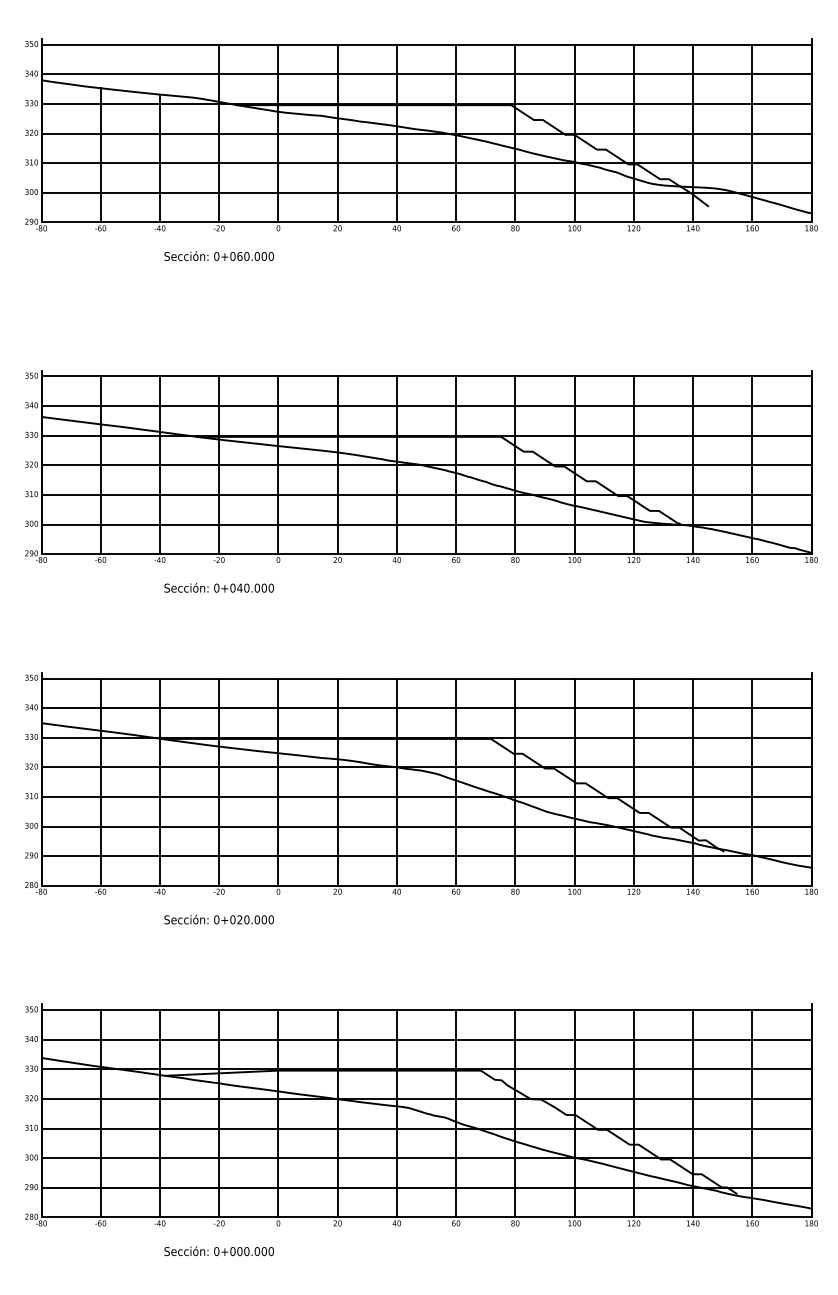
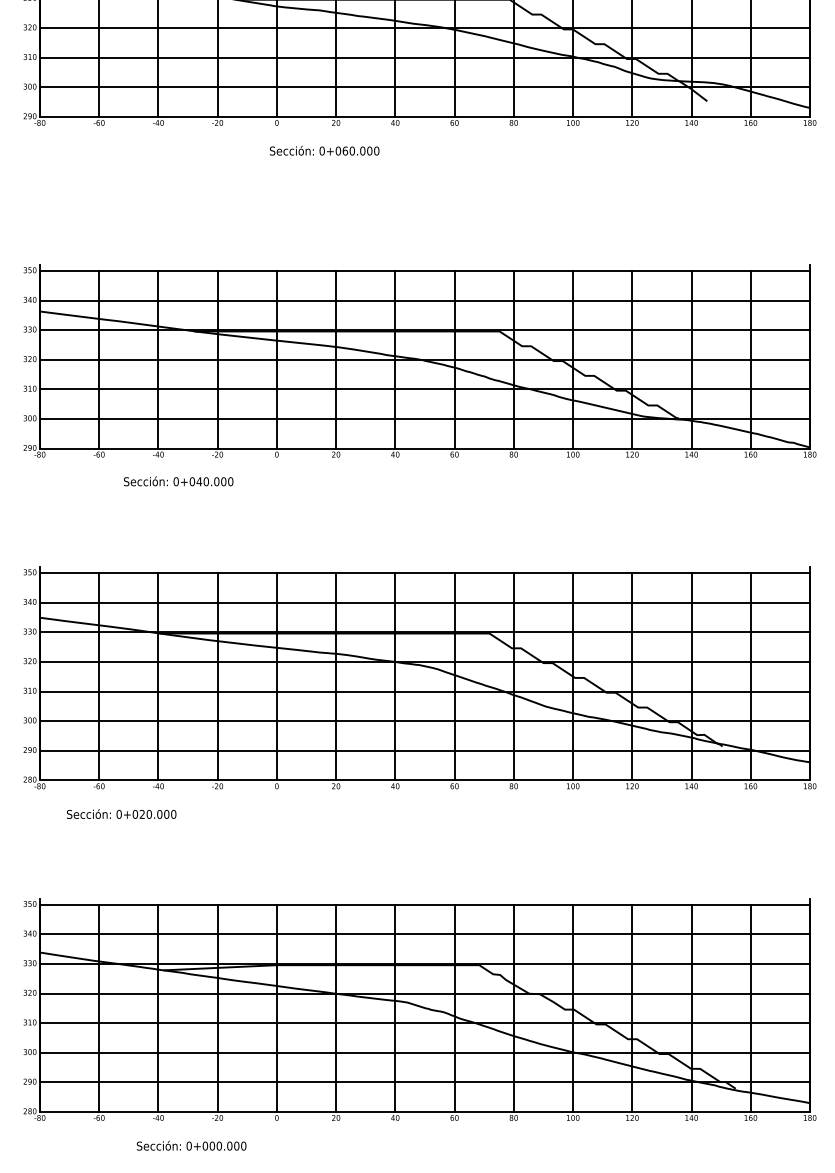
text: (218, 255) -> (323, 150), moved
text: (218, 587) -> (177, 481), moved
text: (218, 919) -> (120, 814), moved
text: (218, 1251) -> (190, 1146), moved

